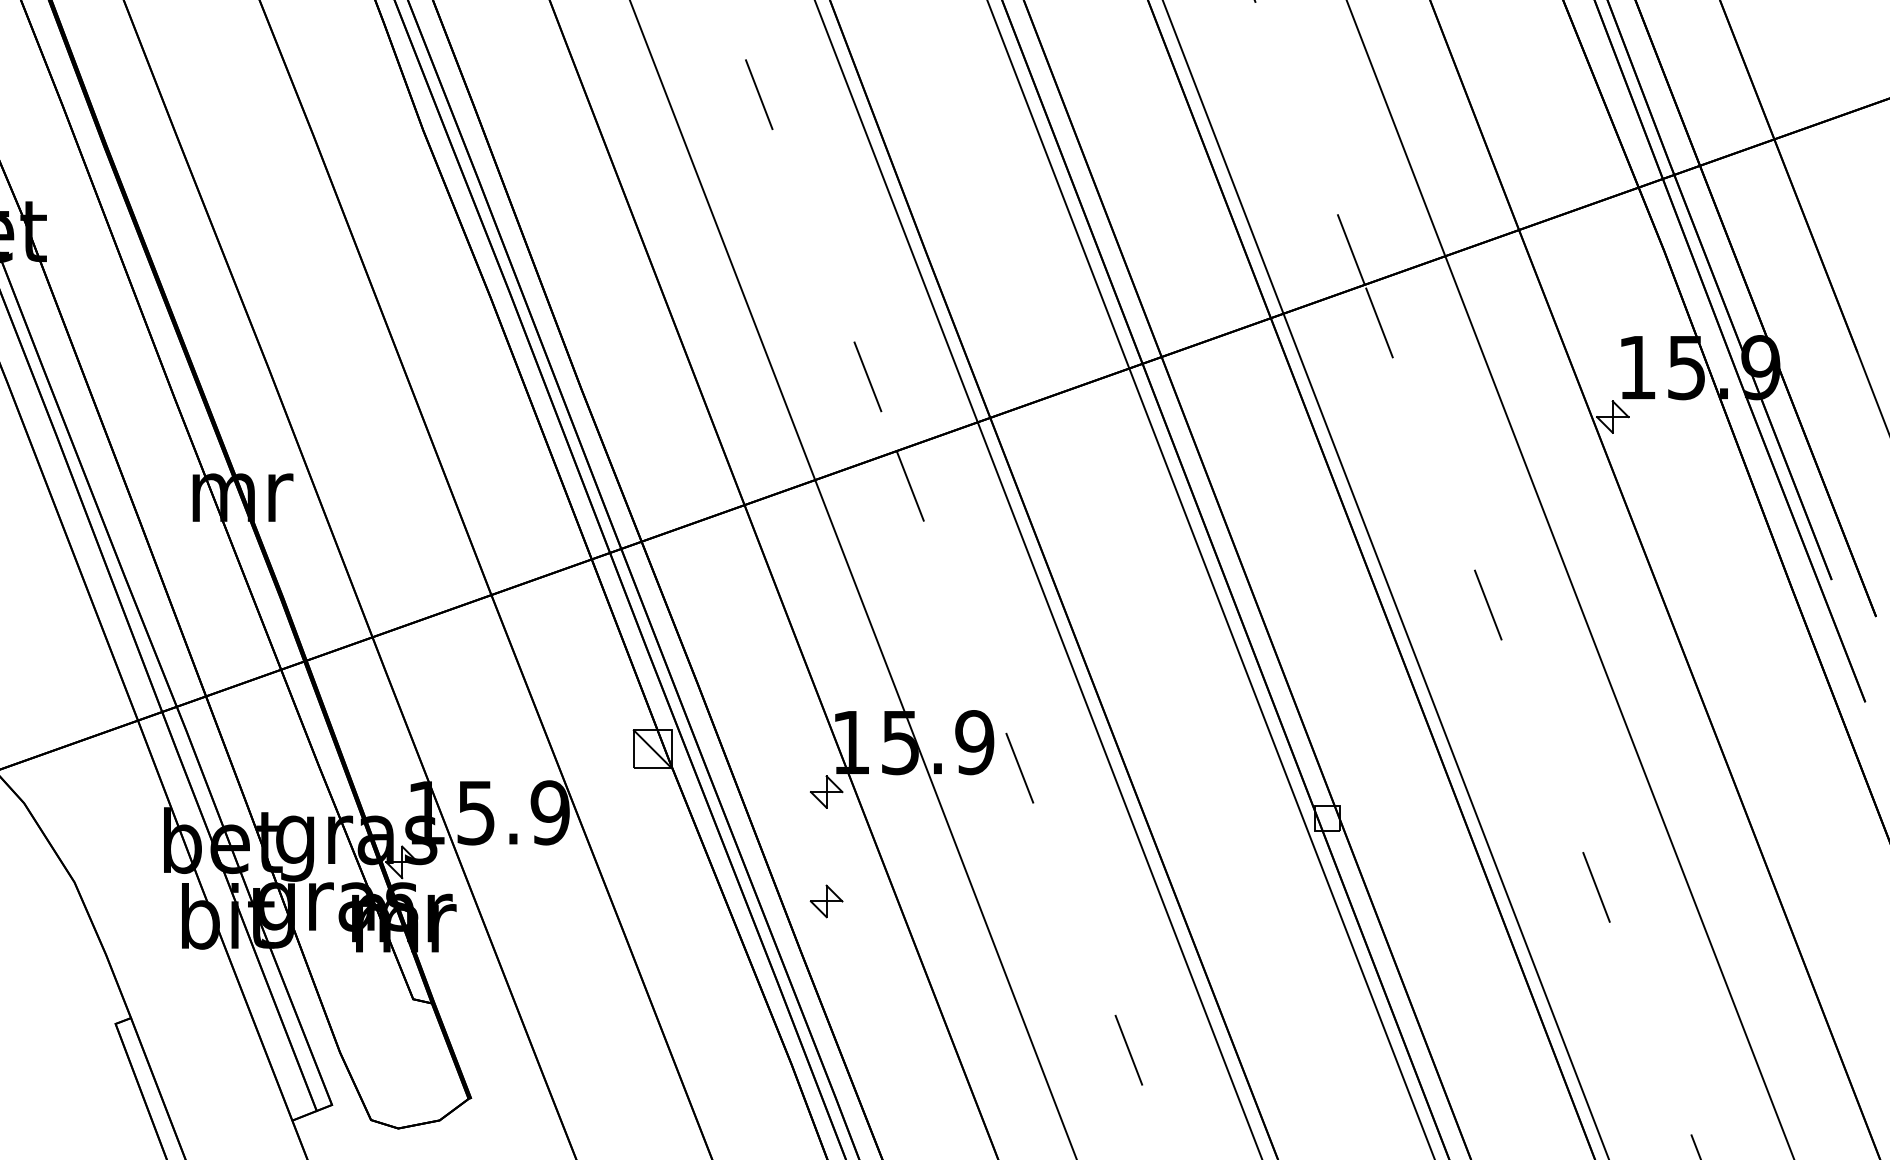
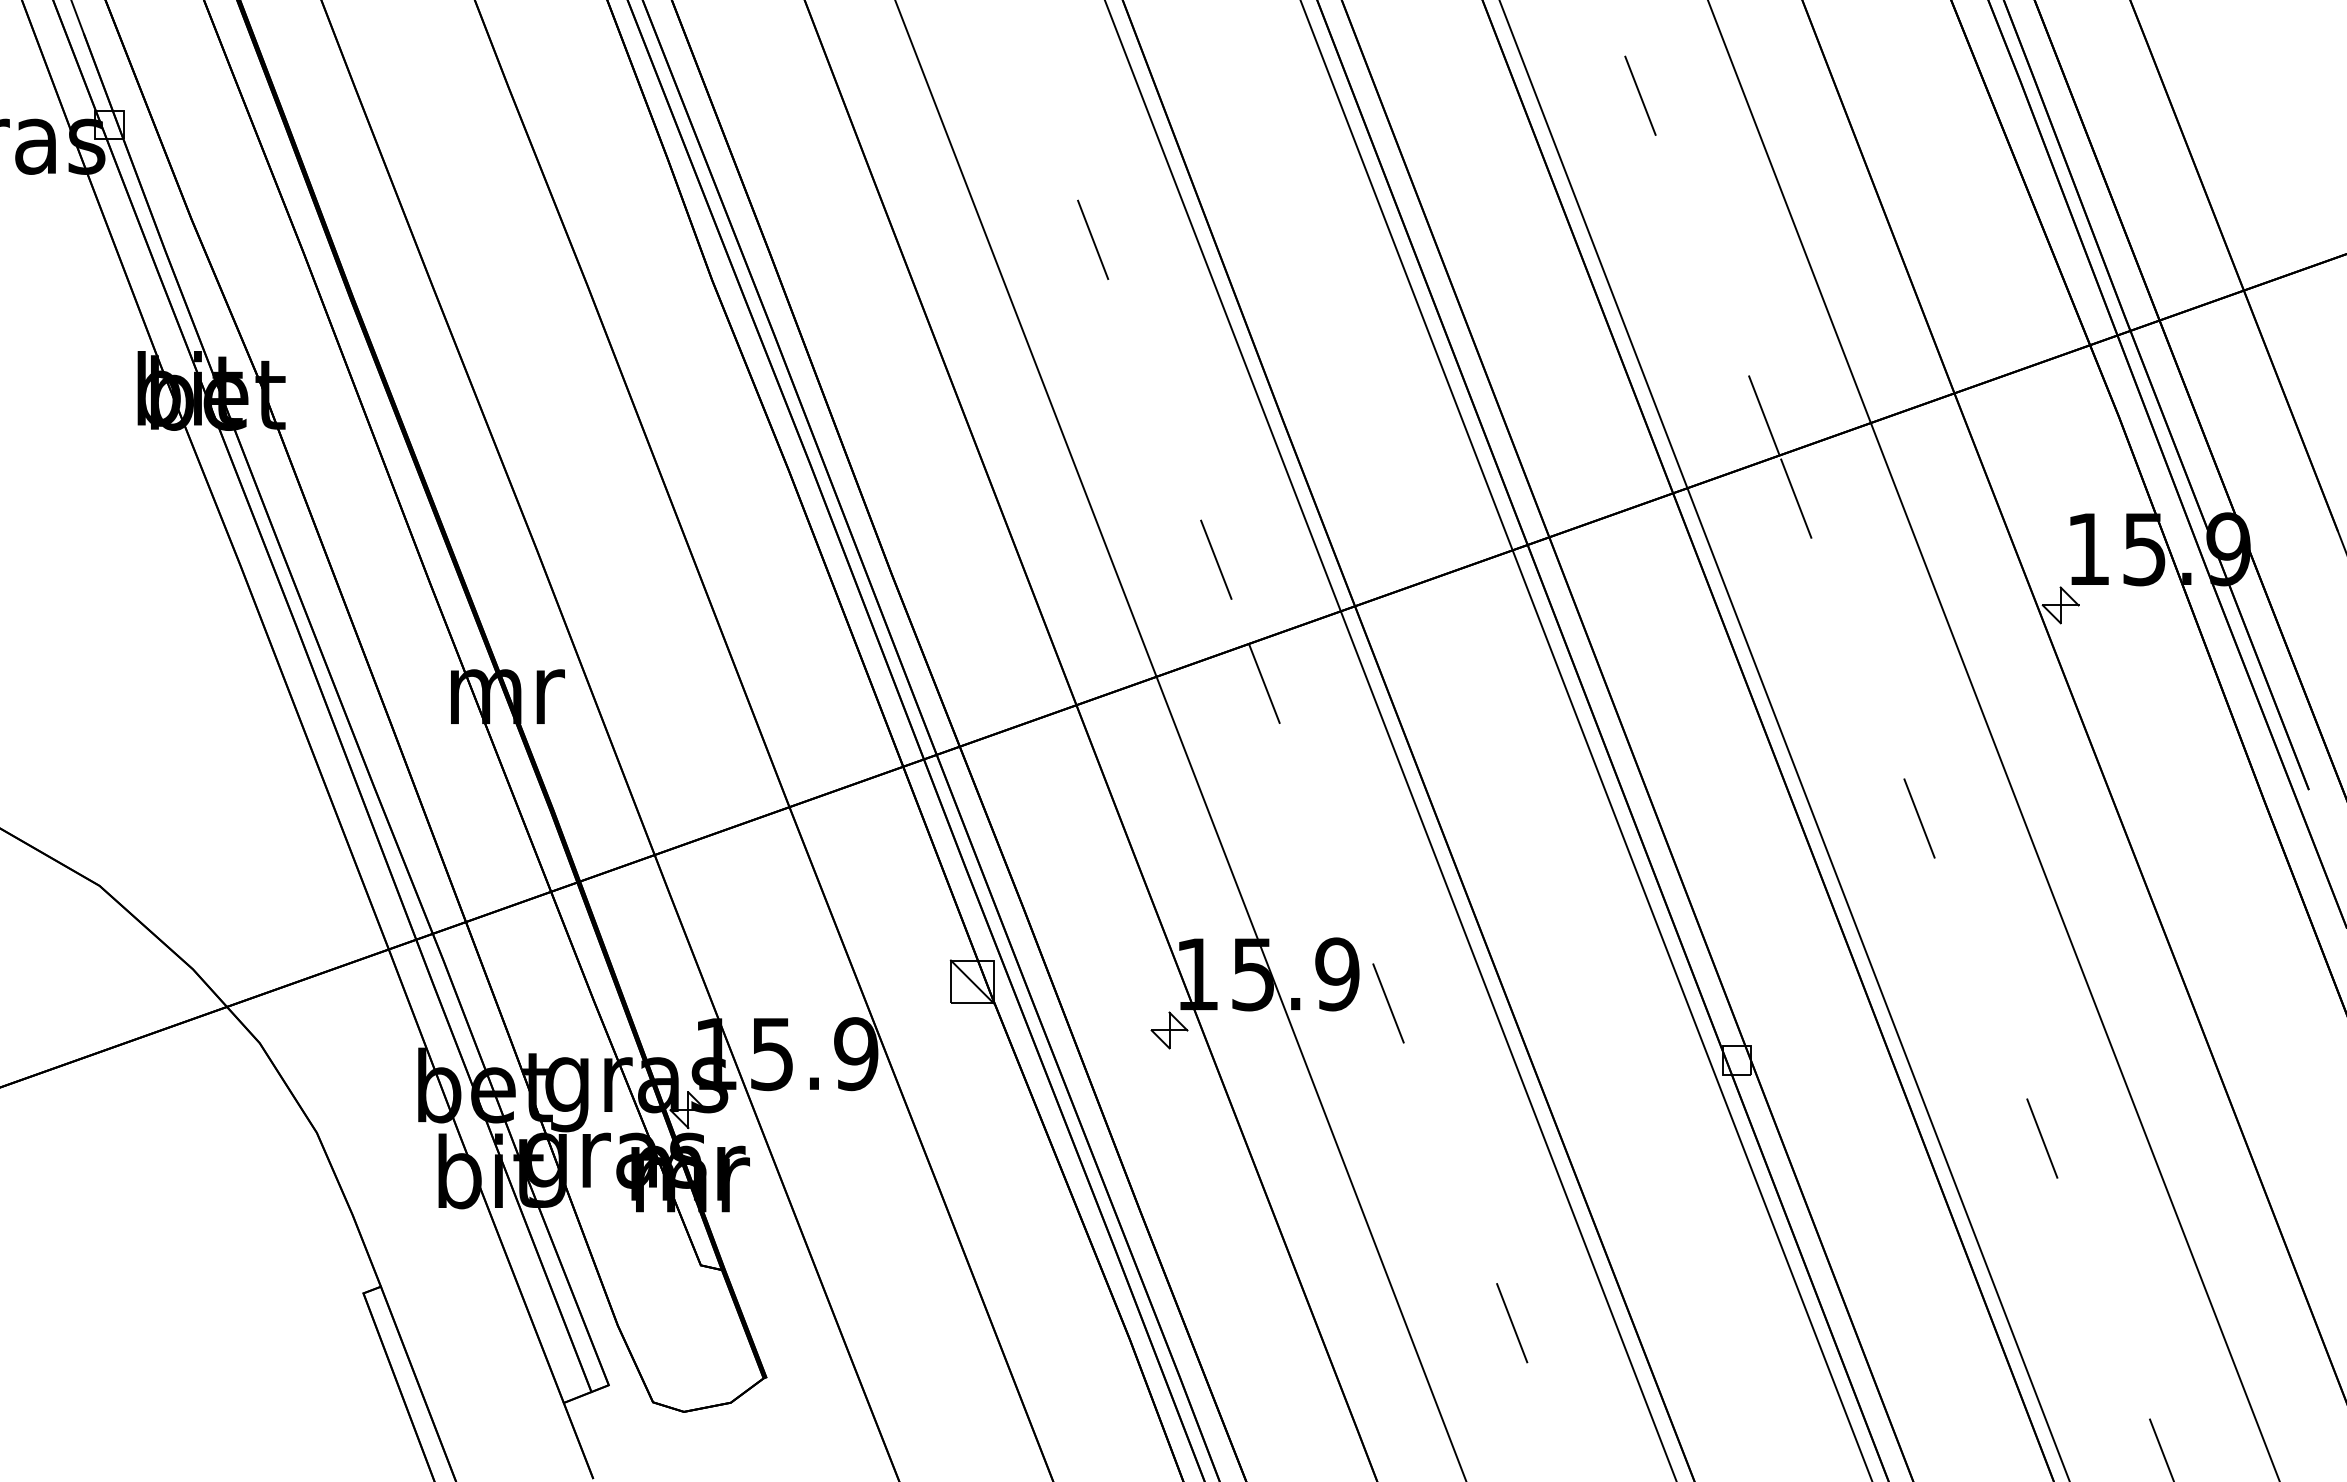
part: (826, 901) -> (1169, 1154), removed

